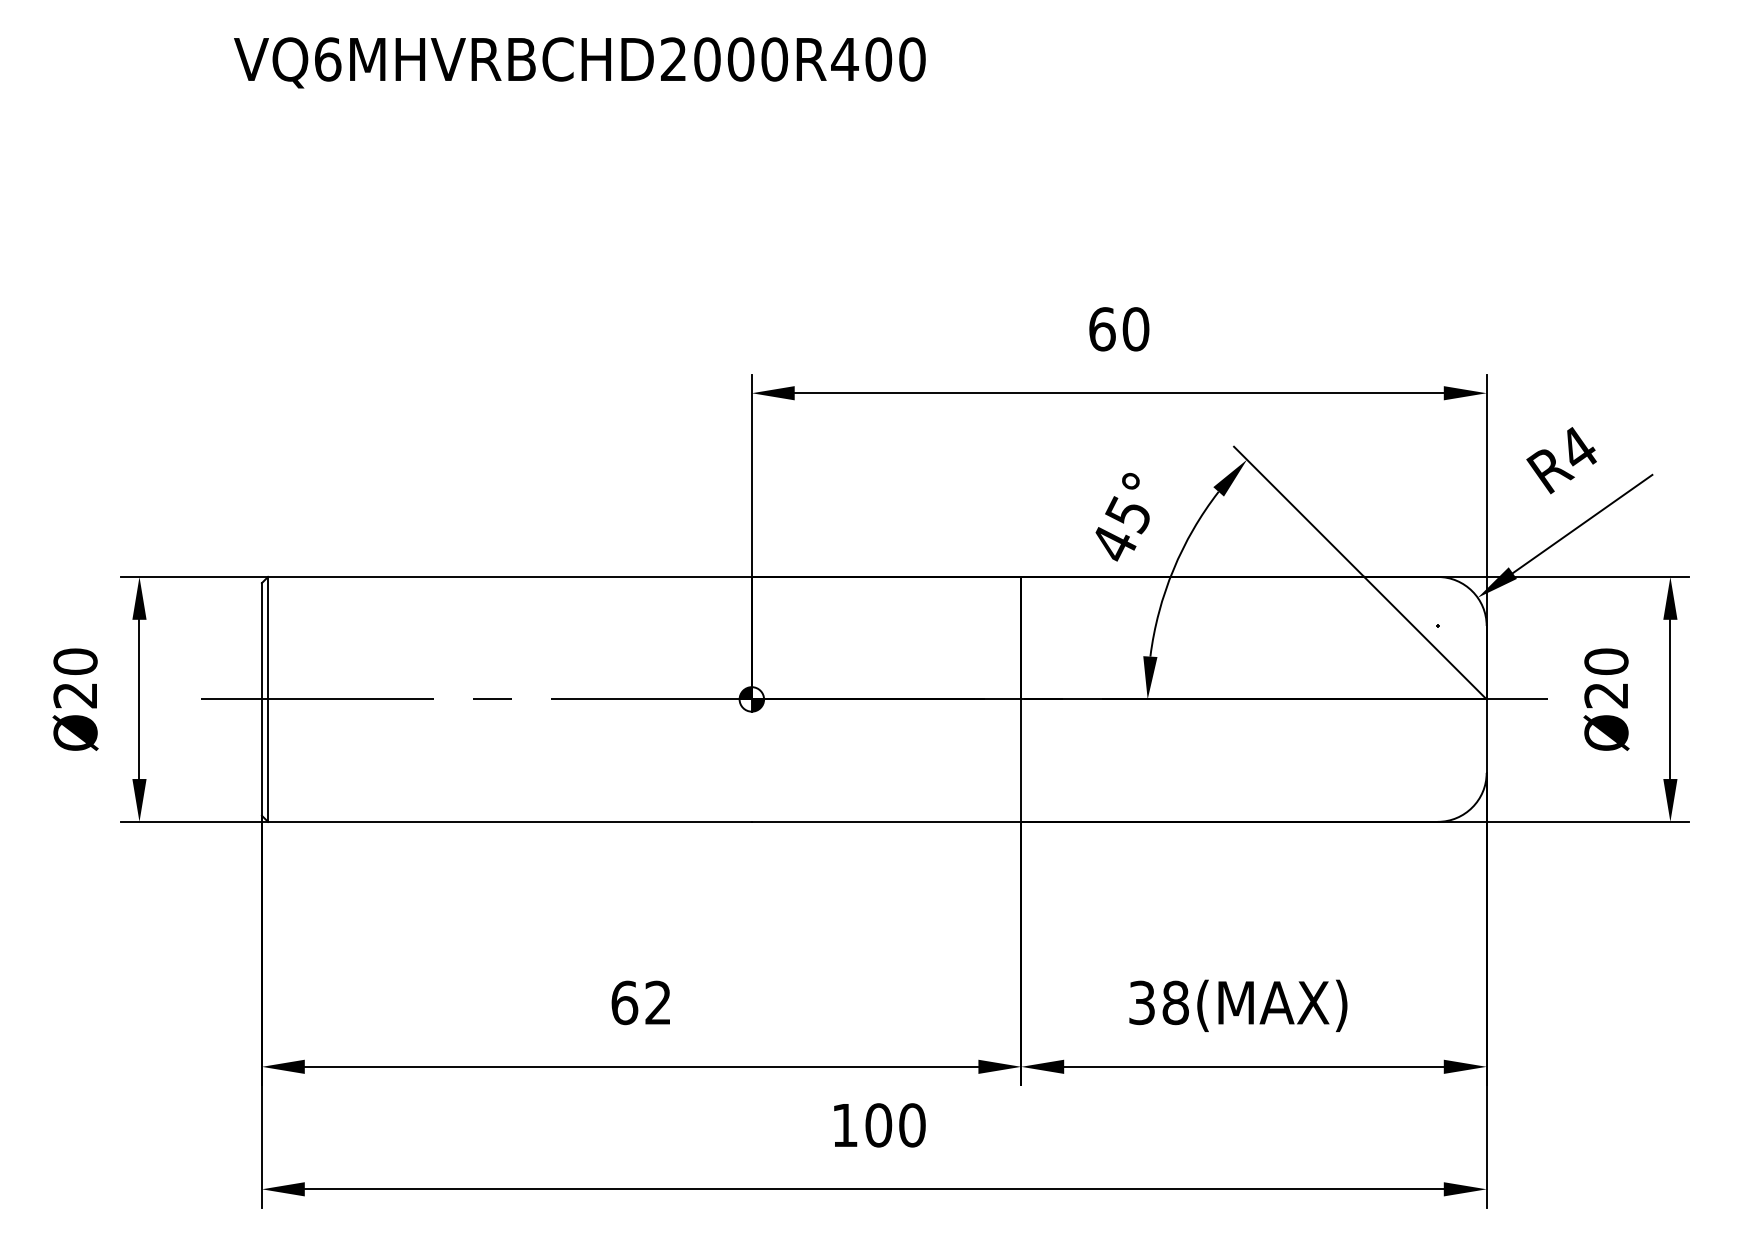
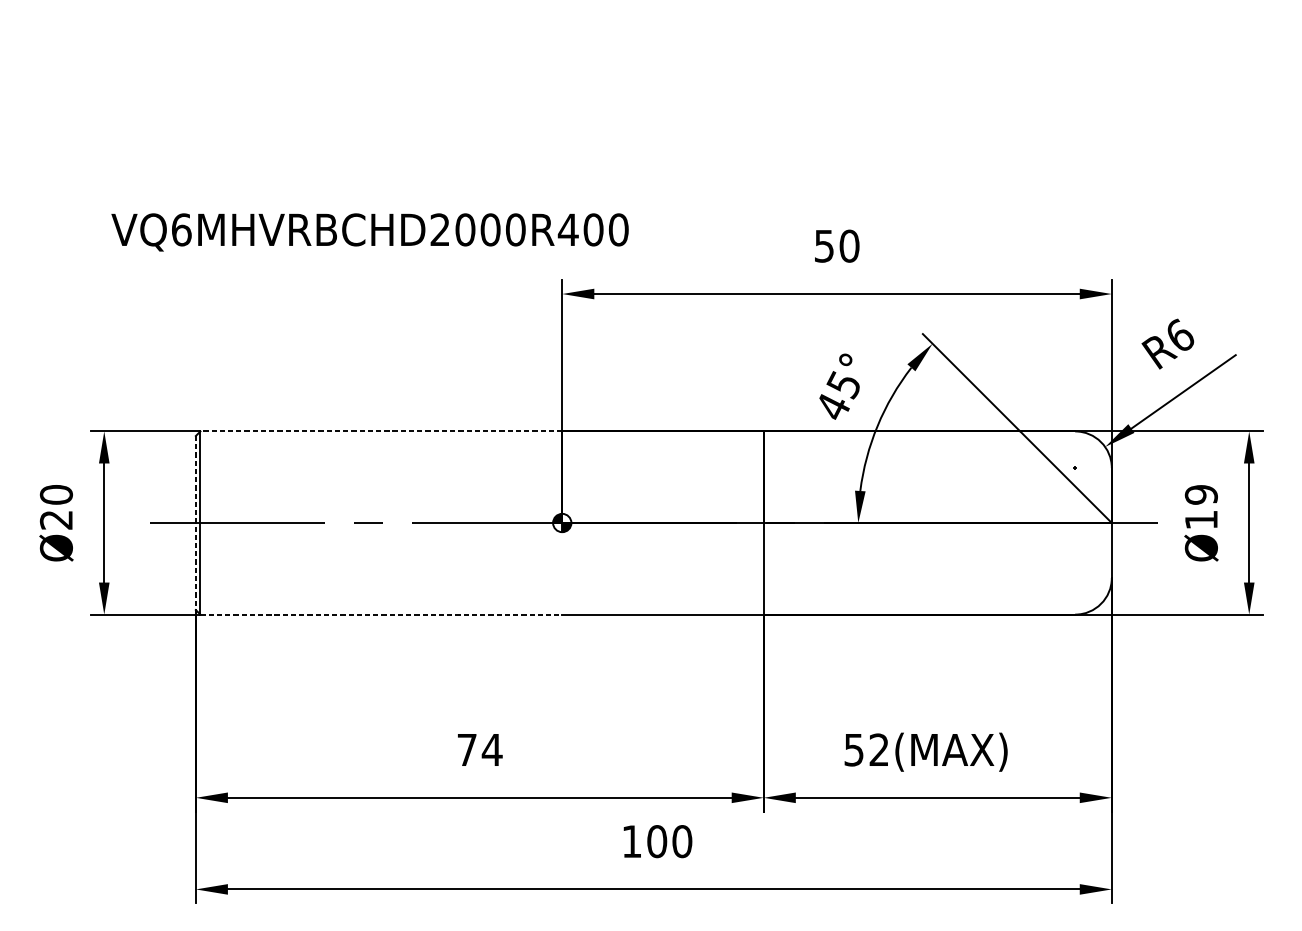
text: (579, 62) -> (369, 232), moved
text: (1102, 329) -> (824, 246), 60 -> 50
text: (1578, 447) -> (1180, 334), R4 -> R6
line: (509, 576) -> (381, 431), solid -> dashed
text: (1606, 678) -> (1201, 507), Ø20 -> Ø19
line: (261, 699) -> (195, 523), solid -> dashed
line: (509, 821) -> (381, 614), solid -> dashed
text: (641, 1002) -> (479, 749), 62 -> 74
text: (1158, 1002) -> (866, 749), 38(MAX) -> 52(MAX)

